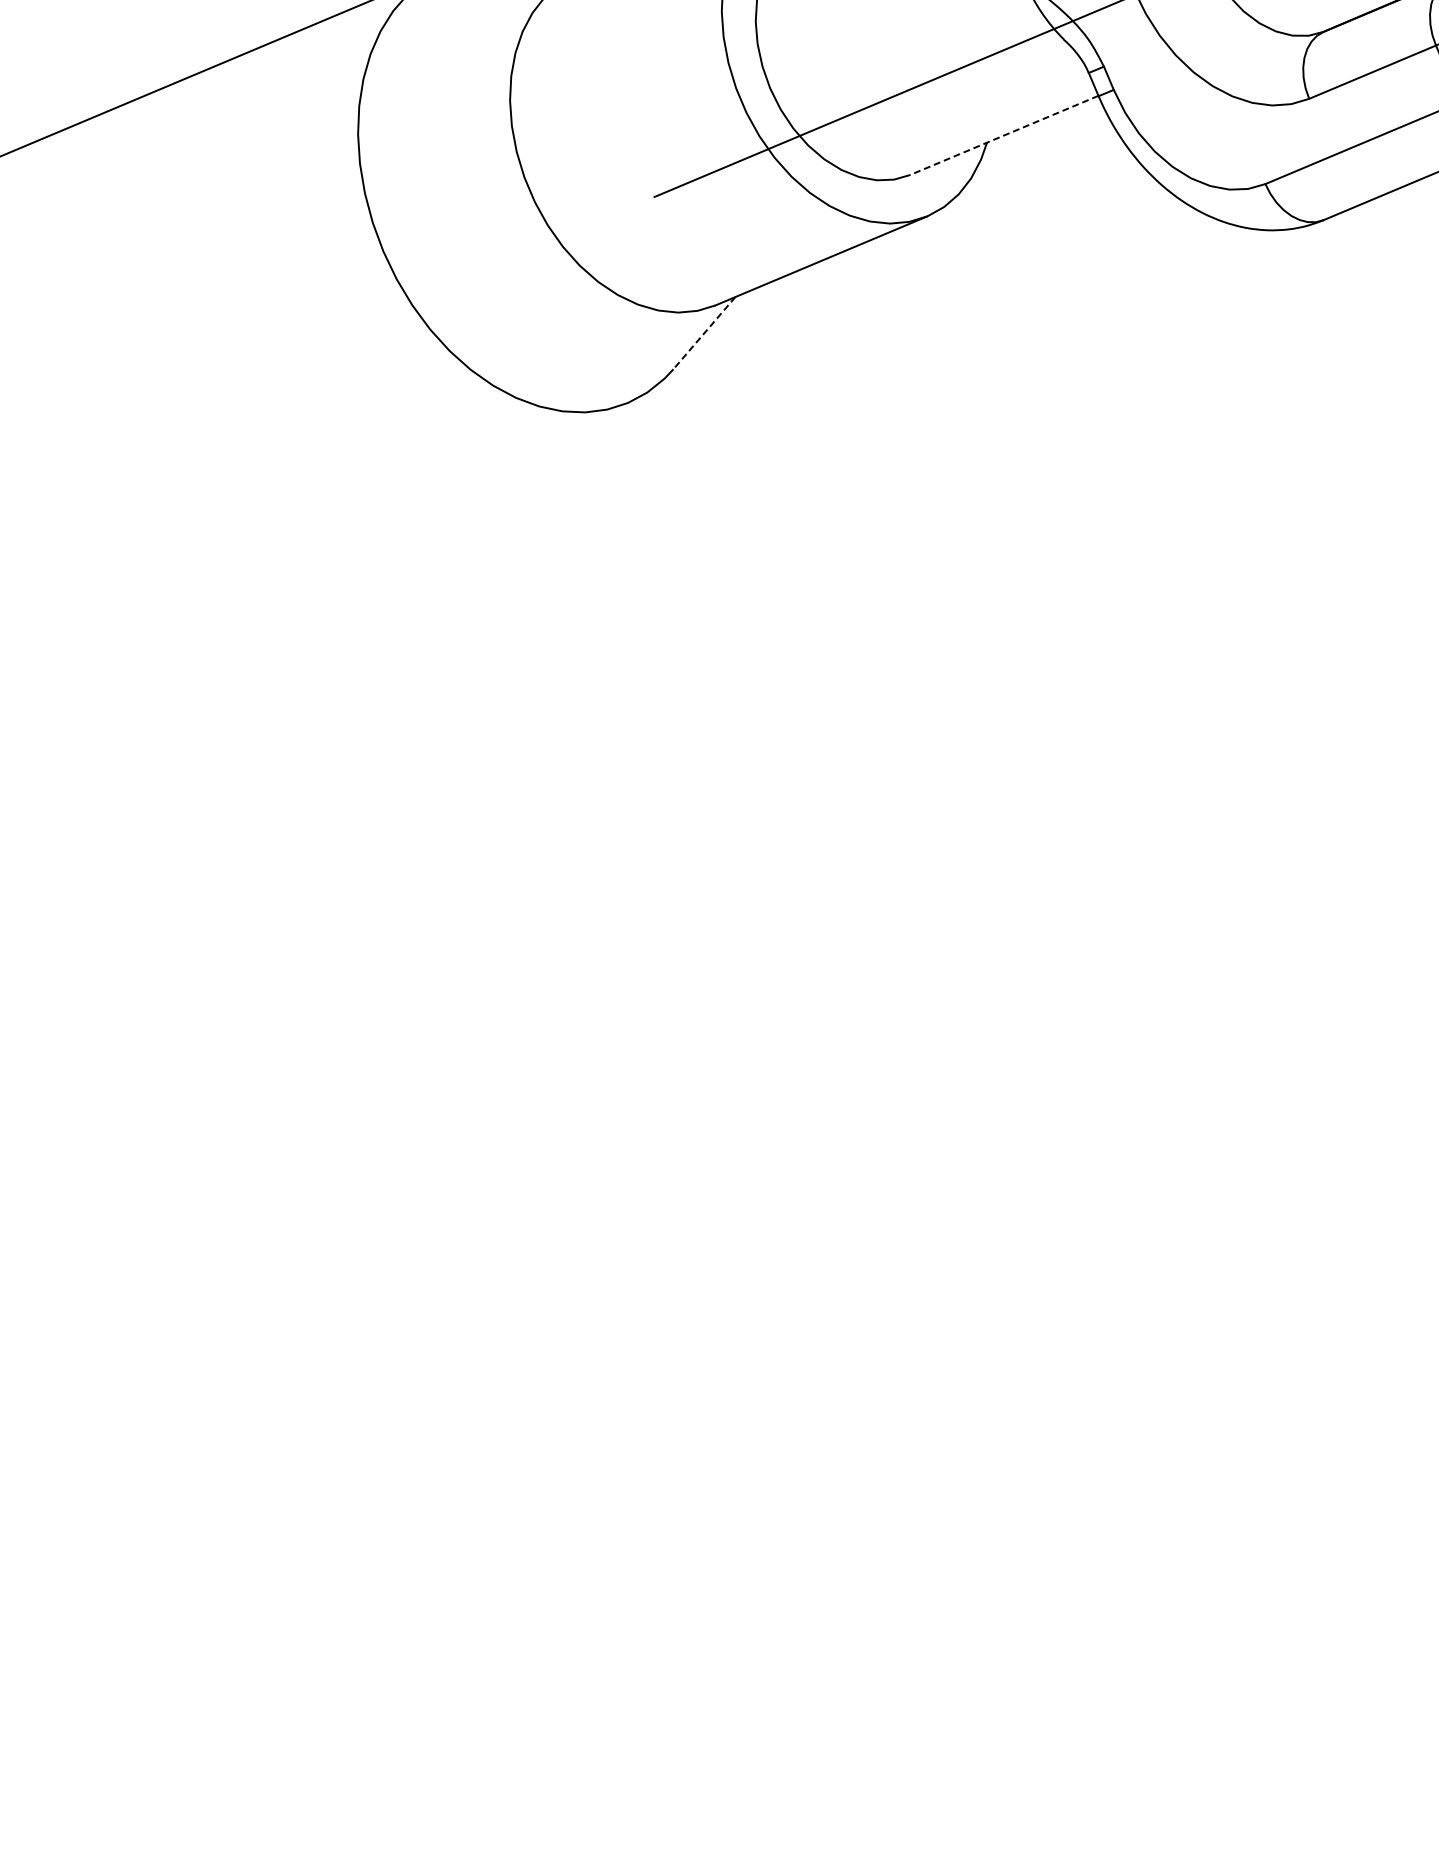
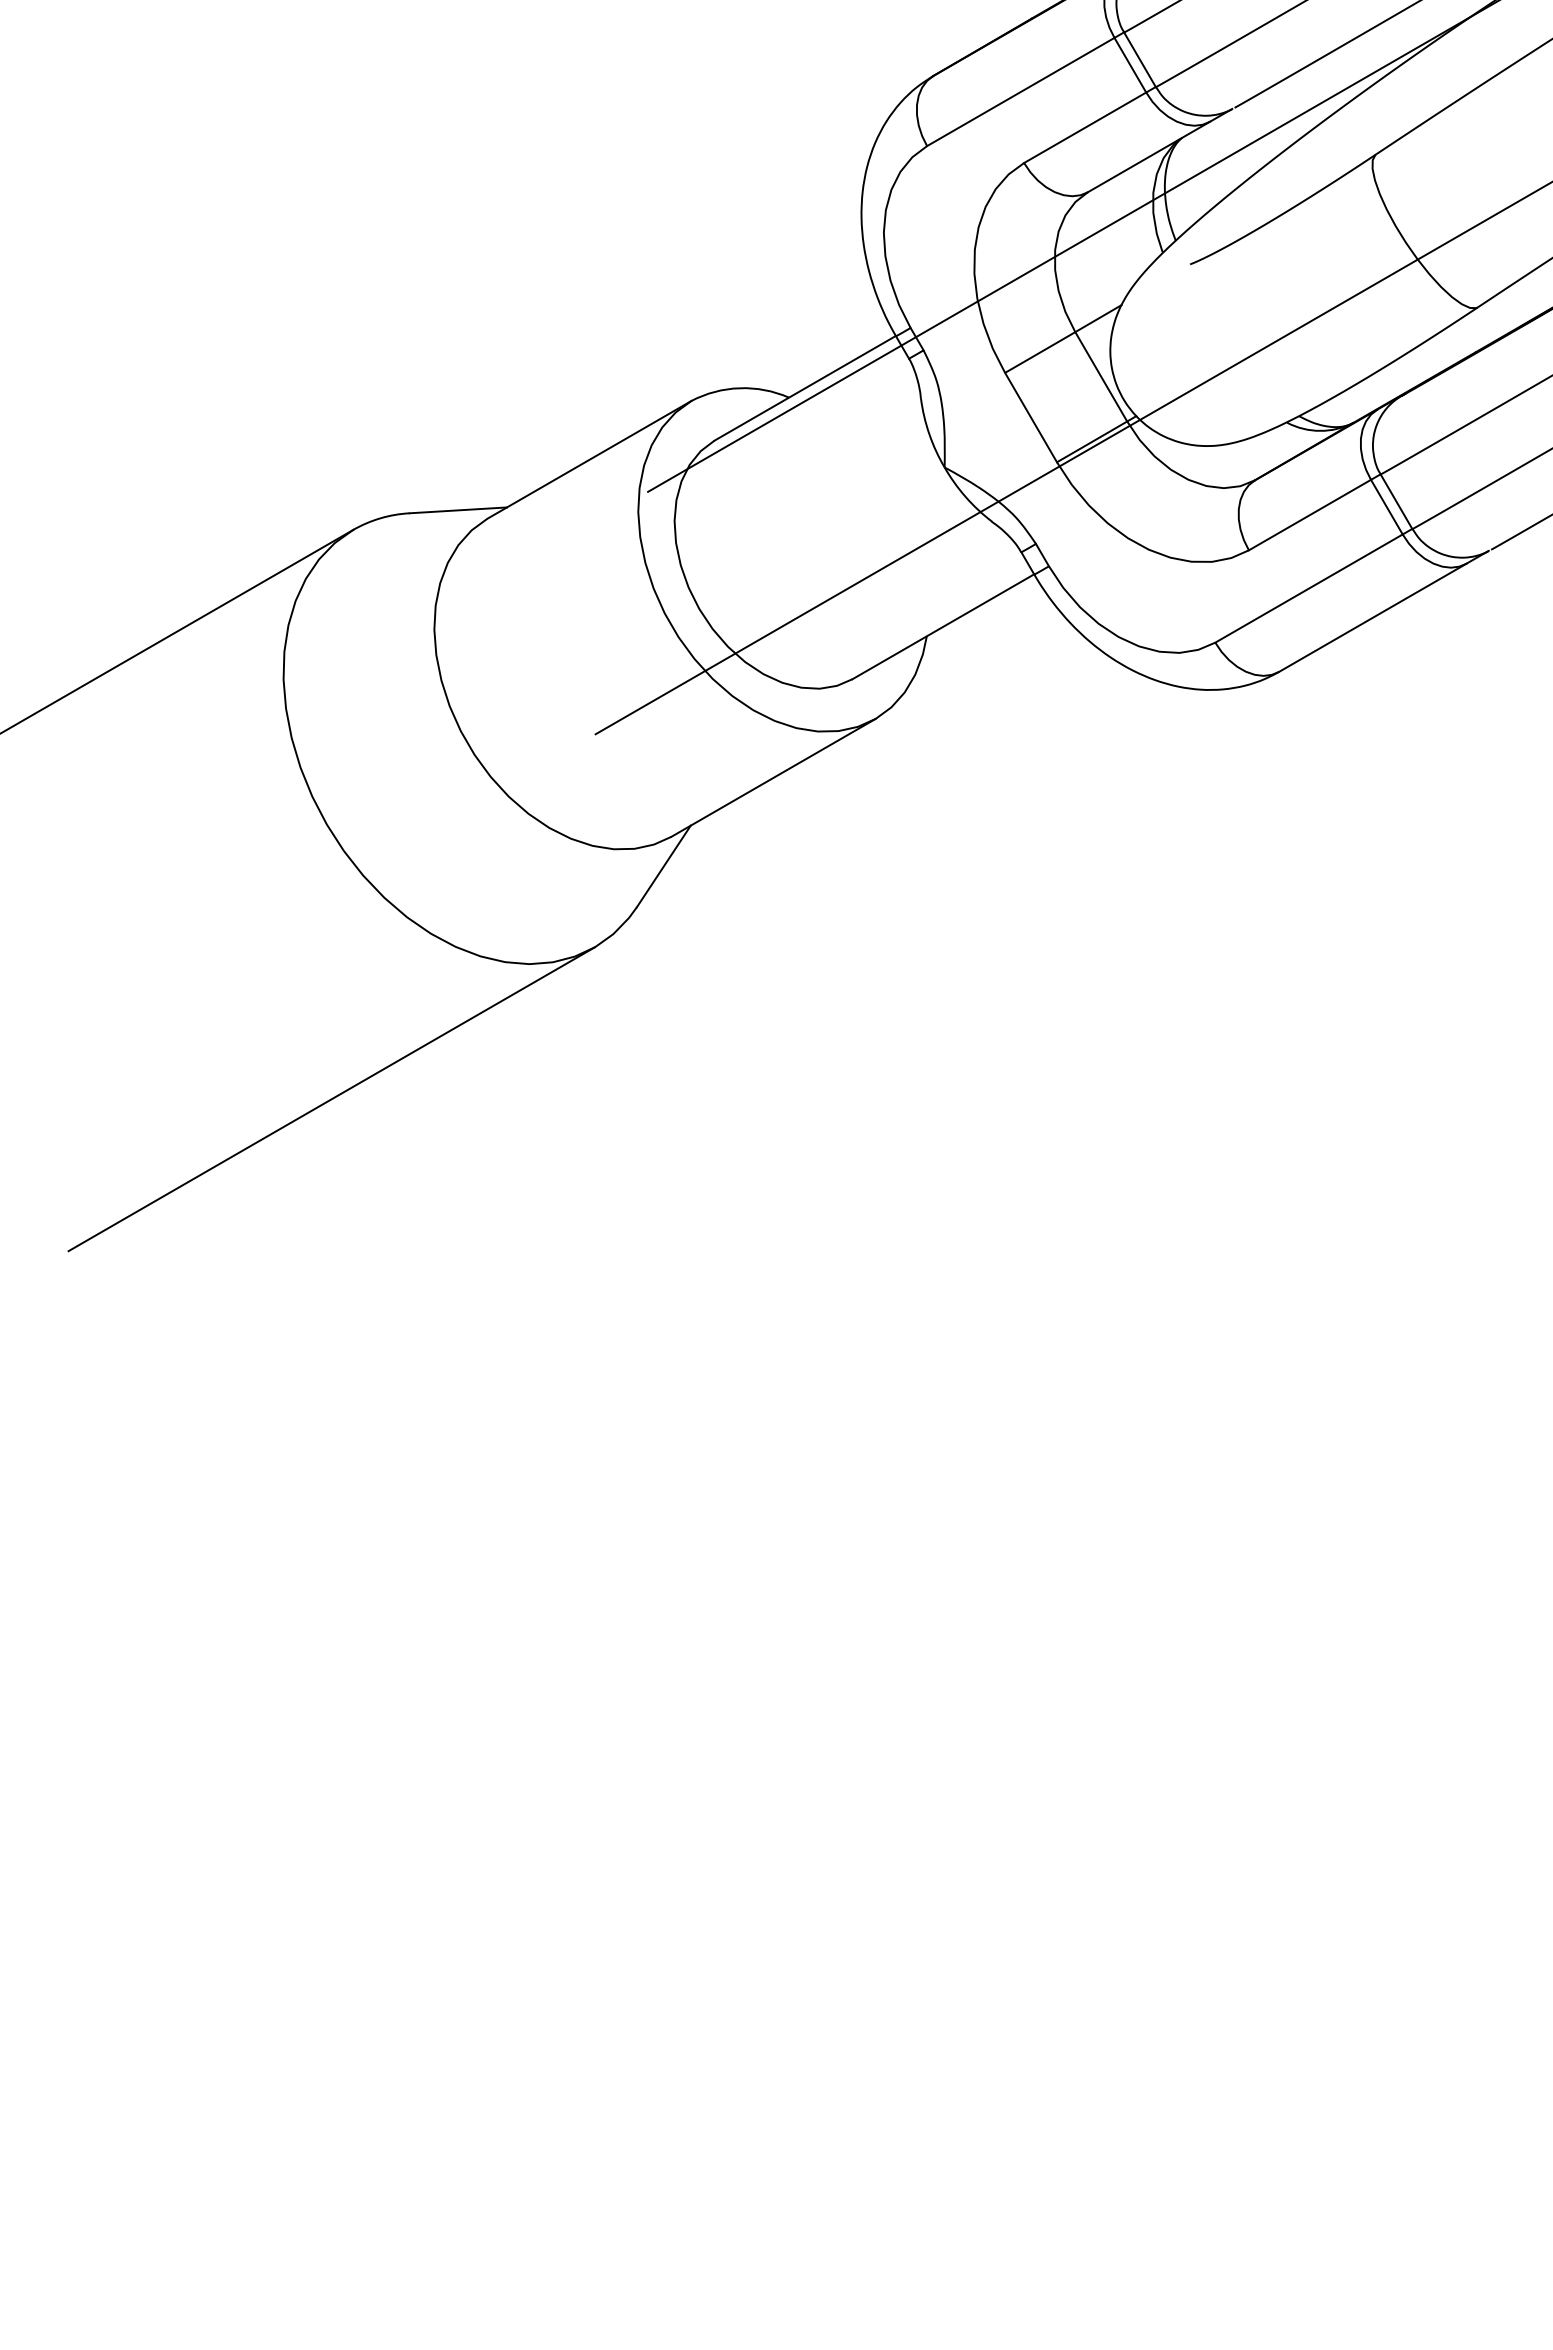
line: (1004, 135) -> (943, 626), dashed -> solid
line: (704, 333) -> (663, 866), dashed -> solid
line: (354, 518) -> (331, 1099), added

